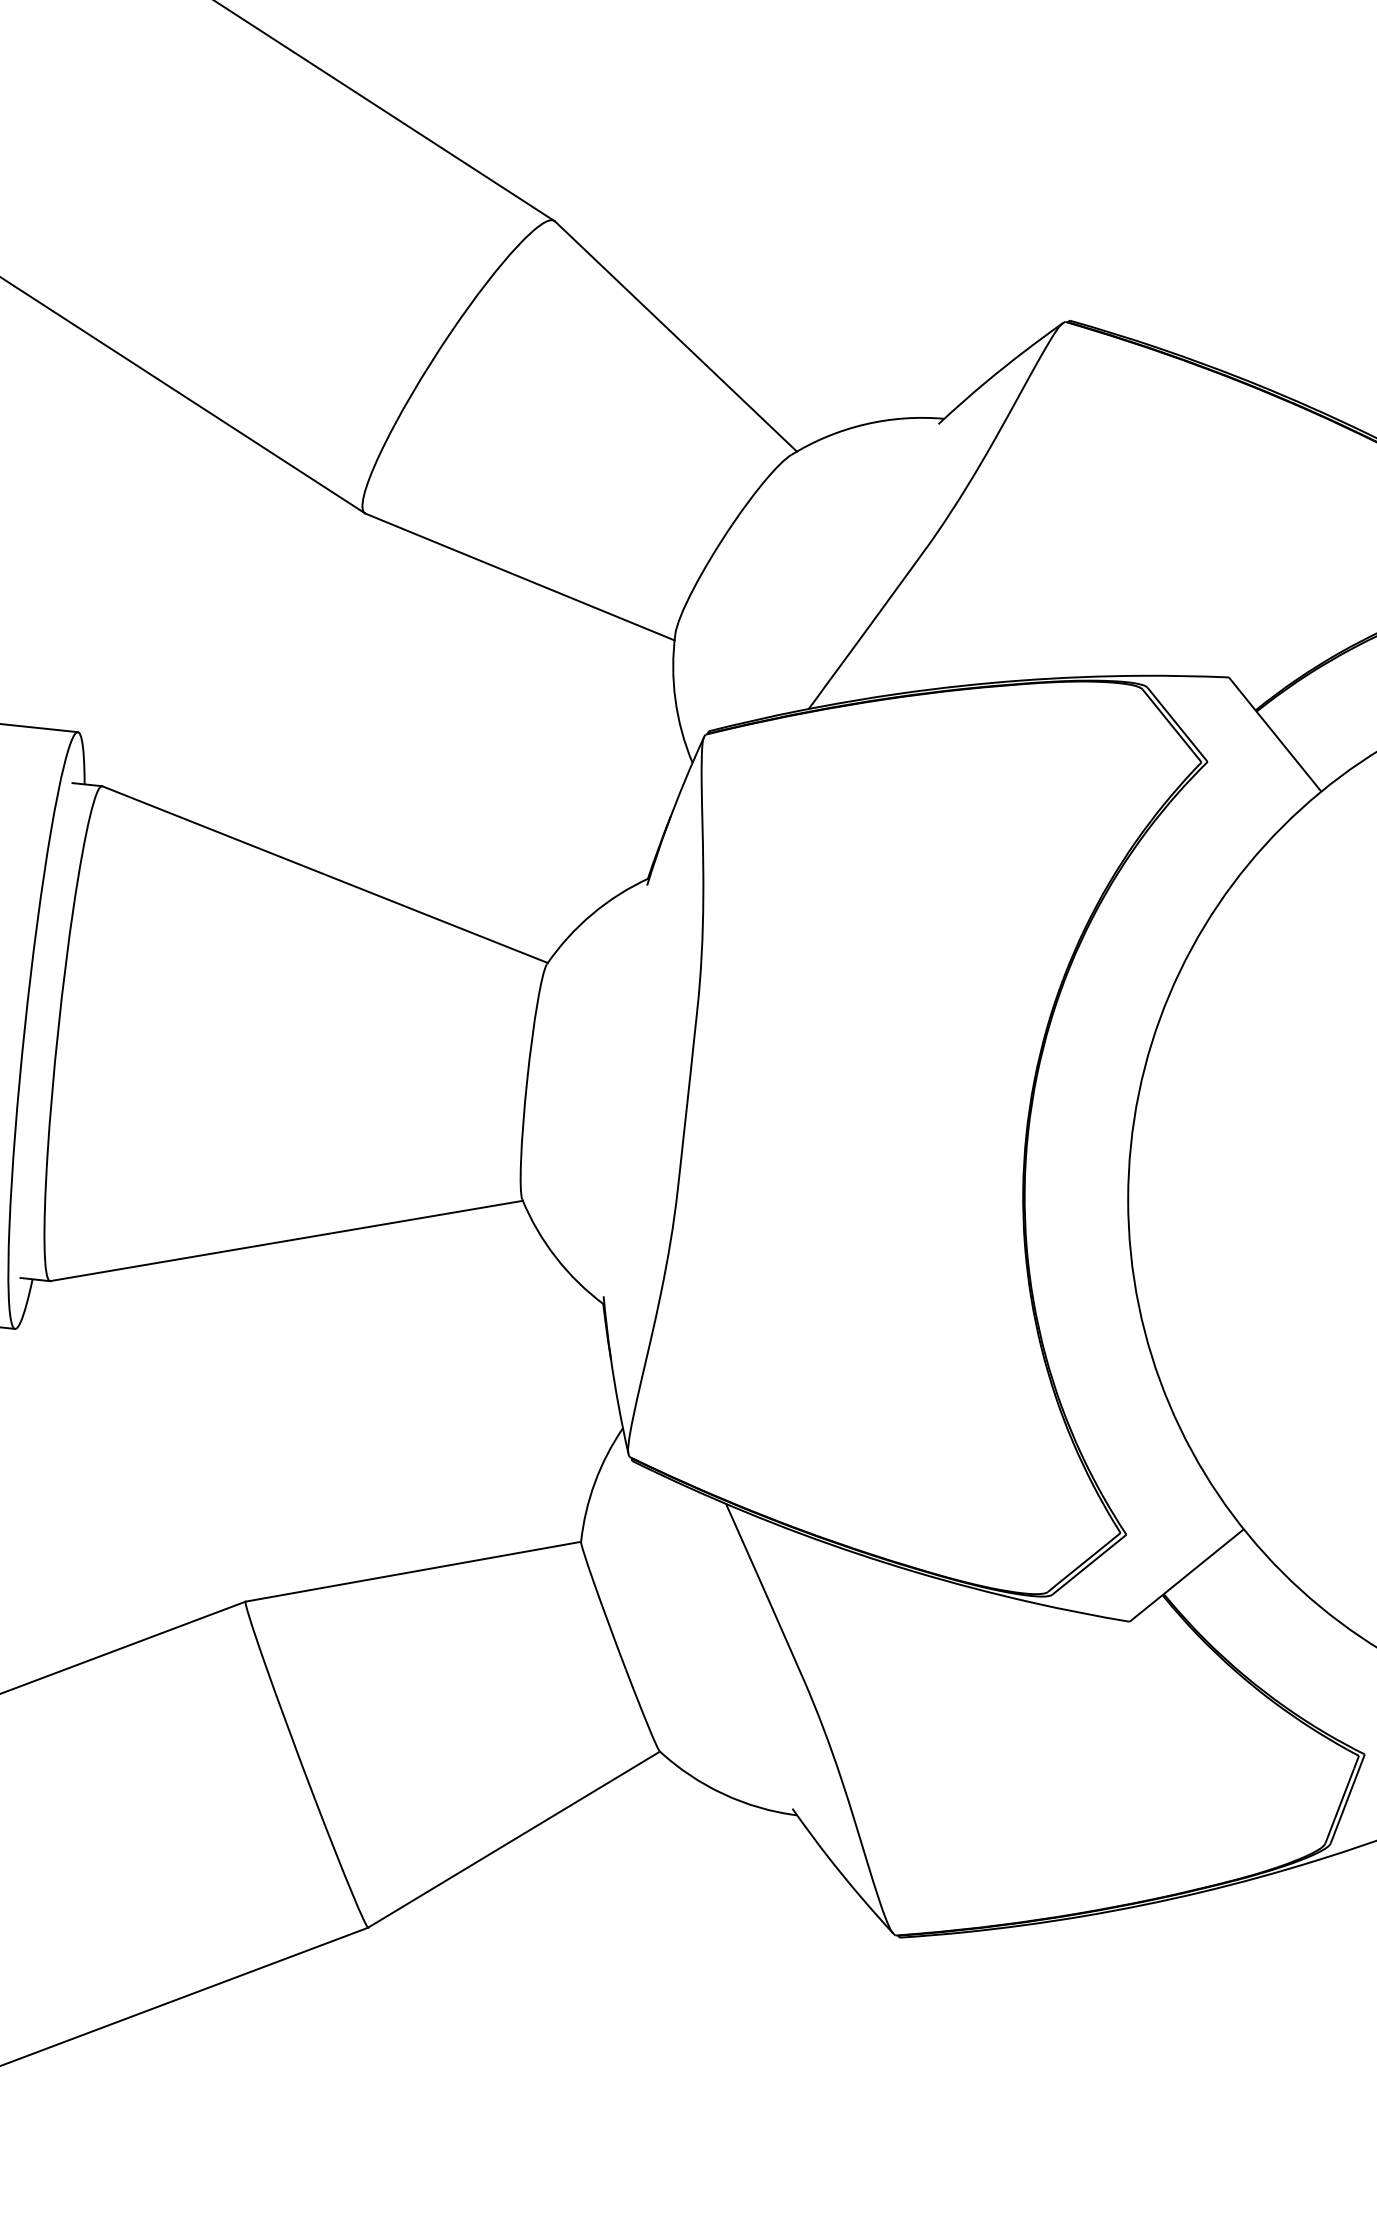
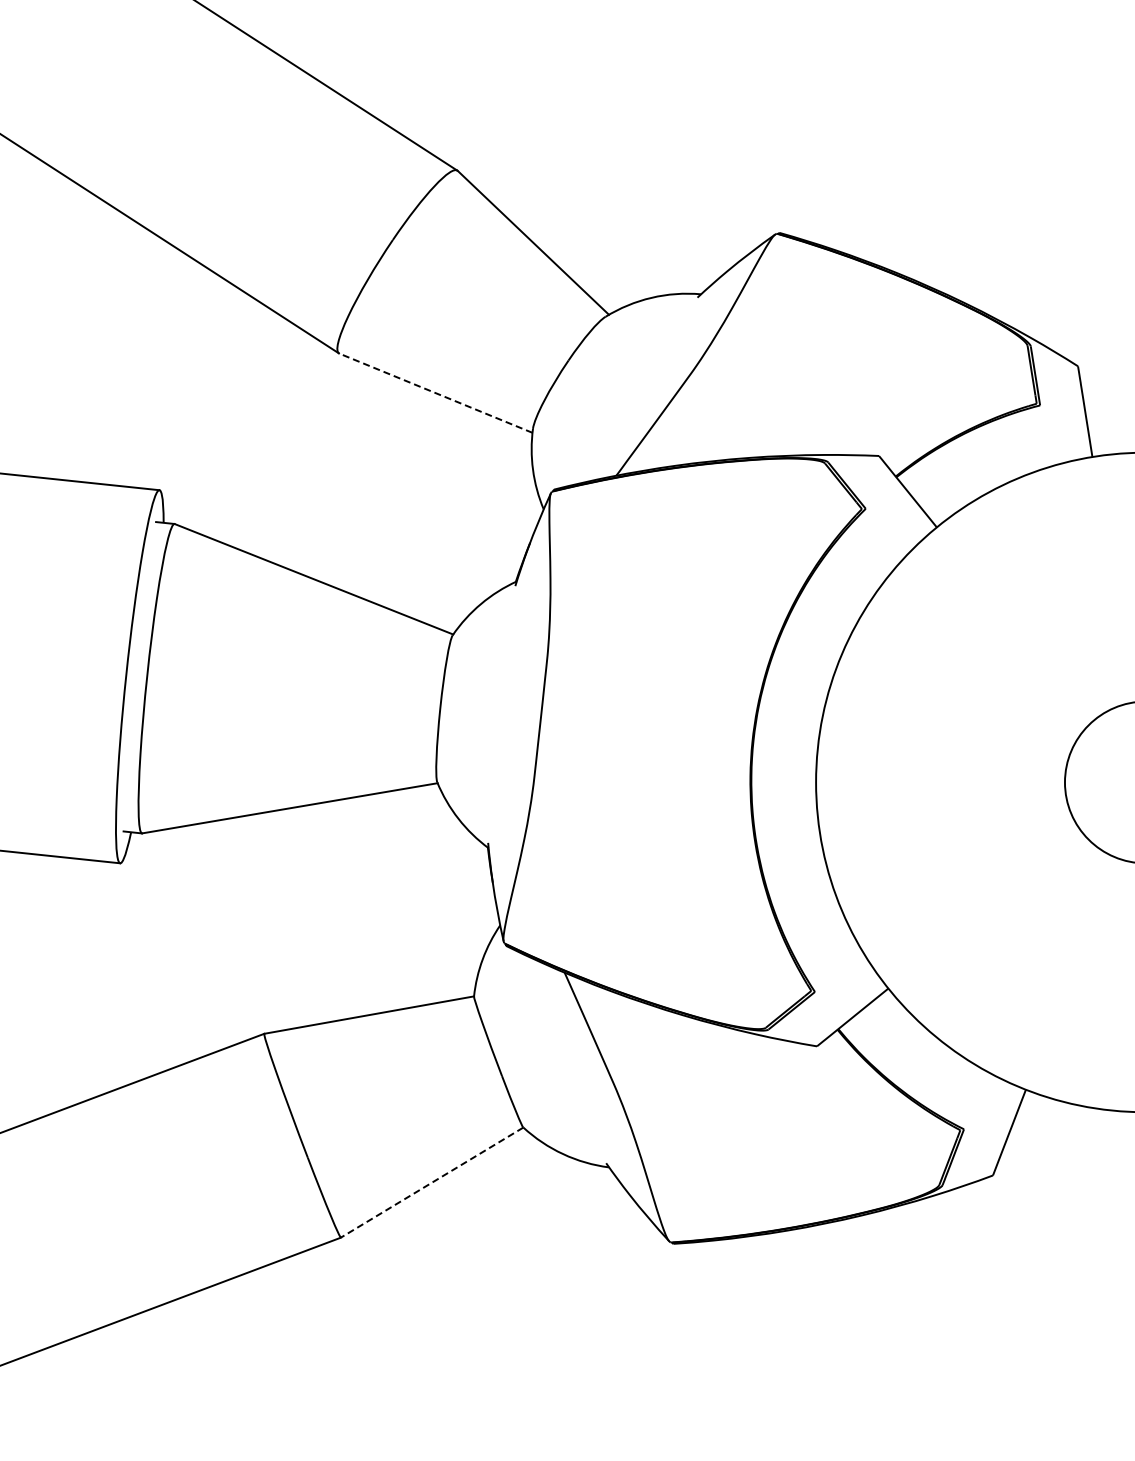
line: (519, 577) -> (435, 393), solid -> dashed
line: (513, 1839) -> (431, 1182), solid -> dashed

